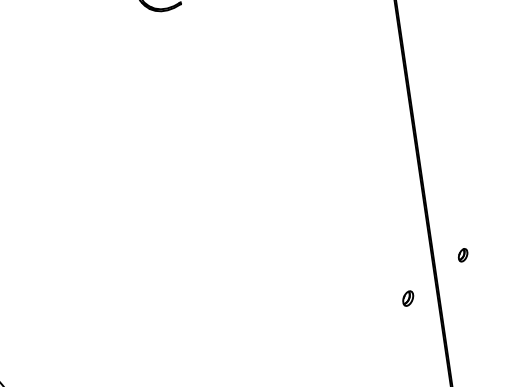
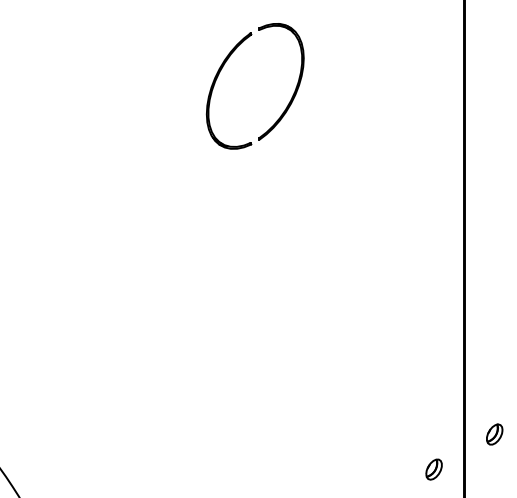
part: (462, 255) -> (494, 434), size x1.67
part: (407, 298) -> (433, 469), size x1.43

